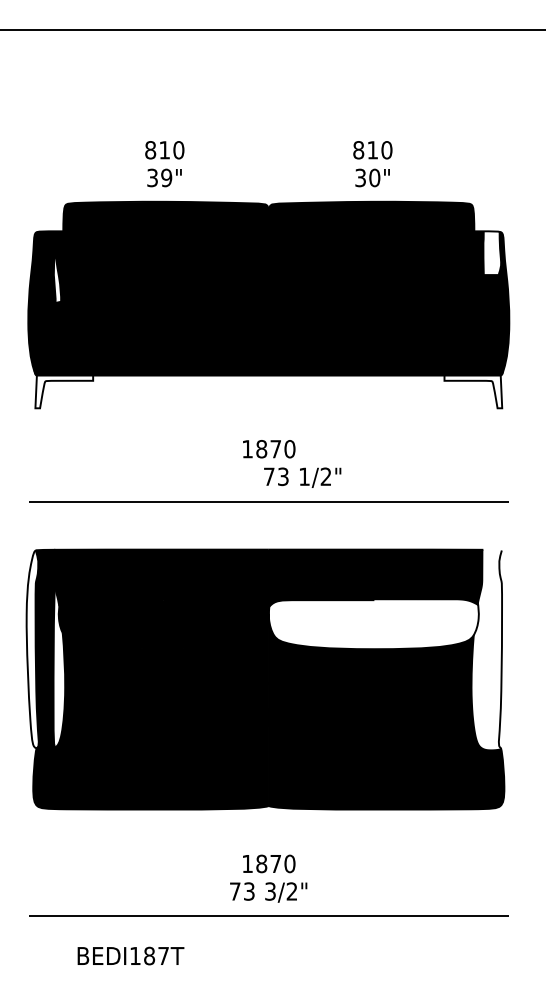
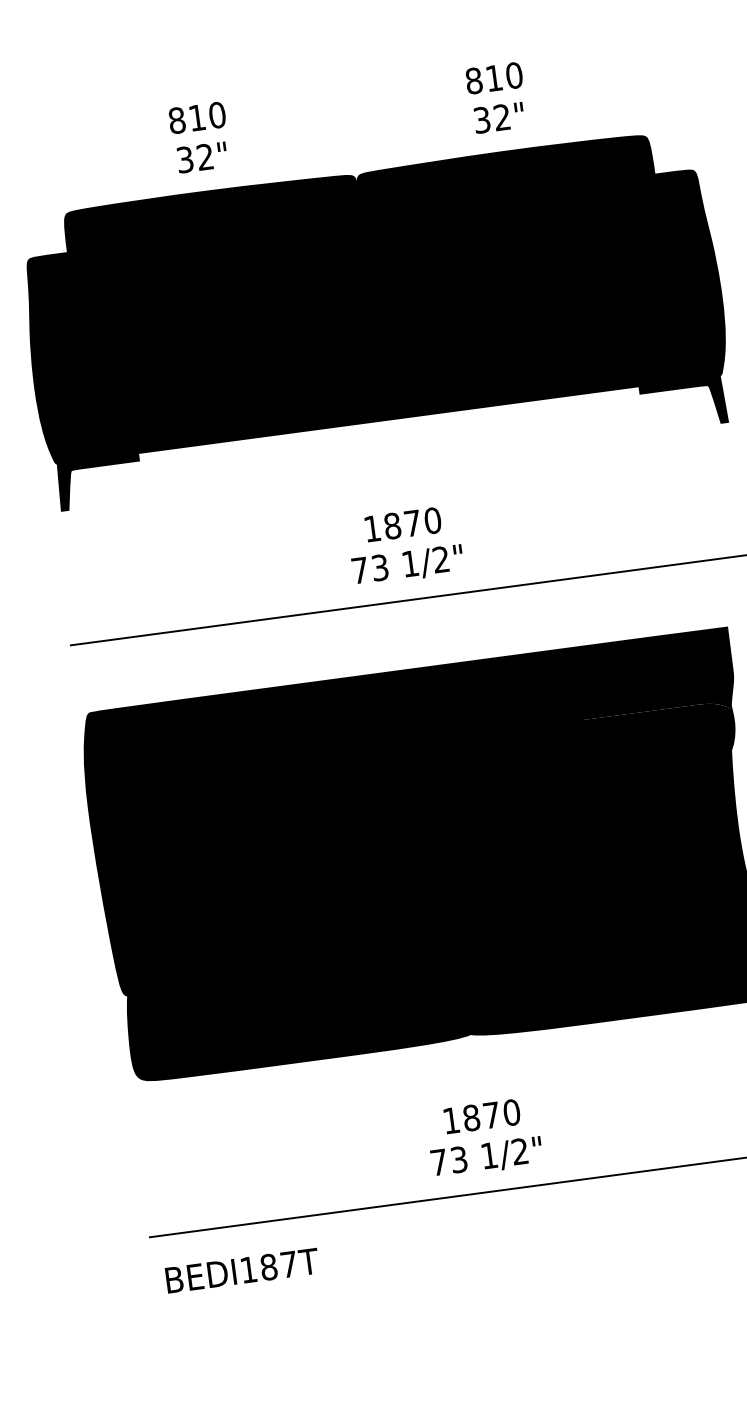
text: (166, 177) -> (204, 156), 39" -> 32"
text: (374, 177) -> (501, 116), 30" -> 32"
fill: (492, 253) -> (684, 202), added
fill: (57, 266) -> (66, 304), added
fill: (64, 391) -> (100, 481), added
fill: (473, 391) -> (683, 403), added
text: (302, 477) -> (407, 565), moved
fill: (373, 624) -> (585, 754), added
fill: (32, 649) -> (103, 855), added
fill: (59, 666) -> (145, 874), added
text: (270, 891) -> (489, 1155), 3/2" -> 1/2"
text: (130, 955) -> (241, 1270), moved

